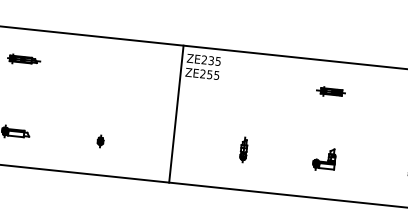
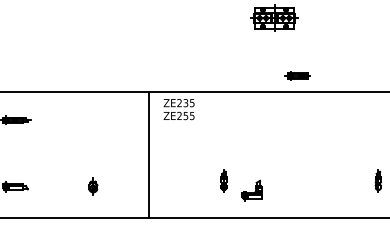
part: (331, 91) -> (297, 75), moved
line: (176, 113) -> (149, 154), moved
part: (99, 140) -> (92, 186), size x1.6
part: (324, 159) -> (251, 190), moved

